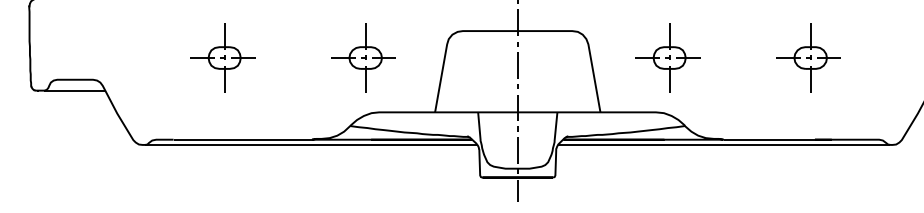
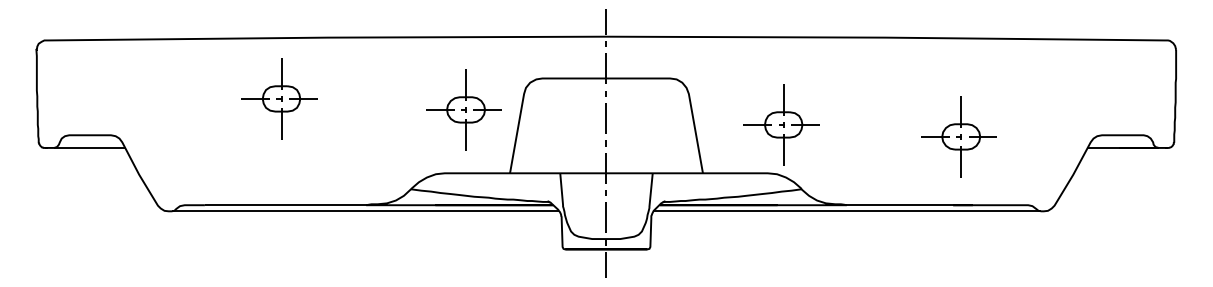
part: (222, 57) -> (279, 98), moved
part: (363, 57) -> (463, 109), moved
part: (667, 57) -> (781, 124), moved
part: (808, 57) -> (958, 136), moved

